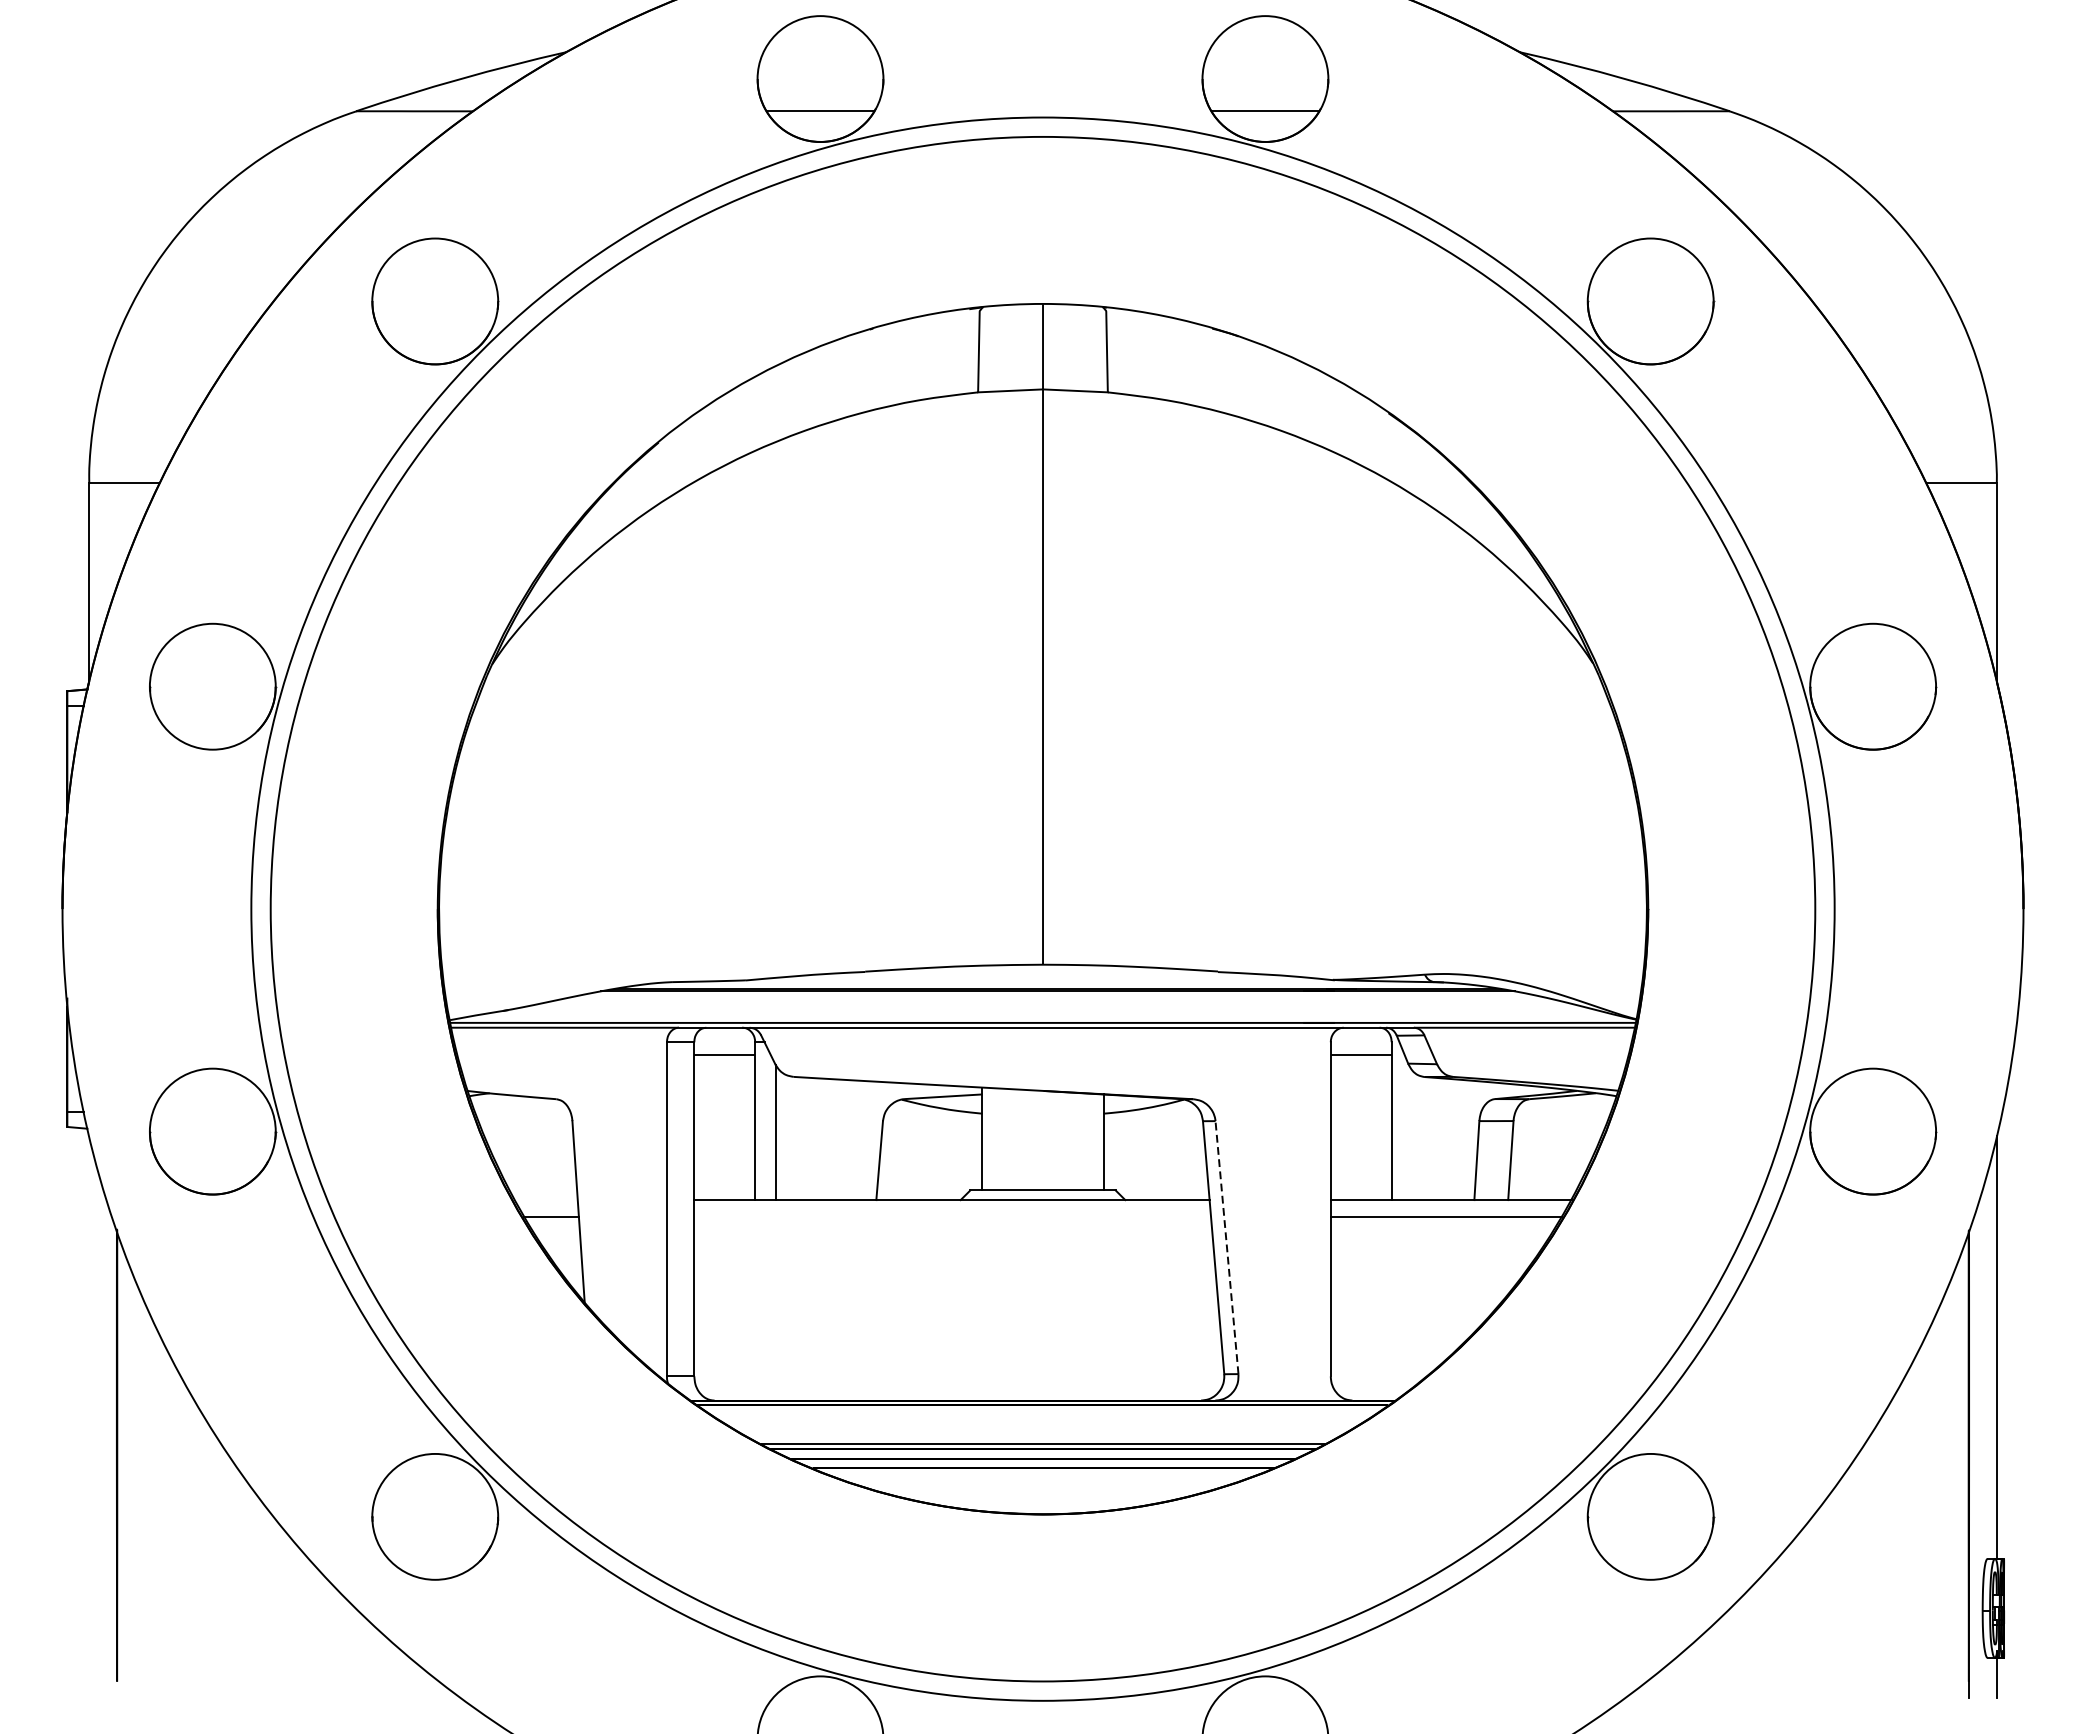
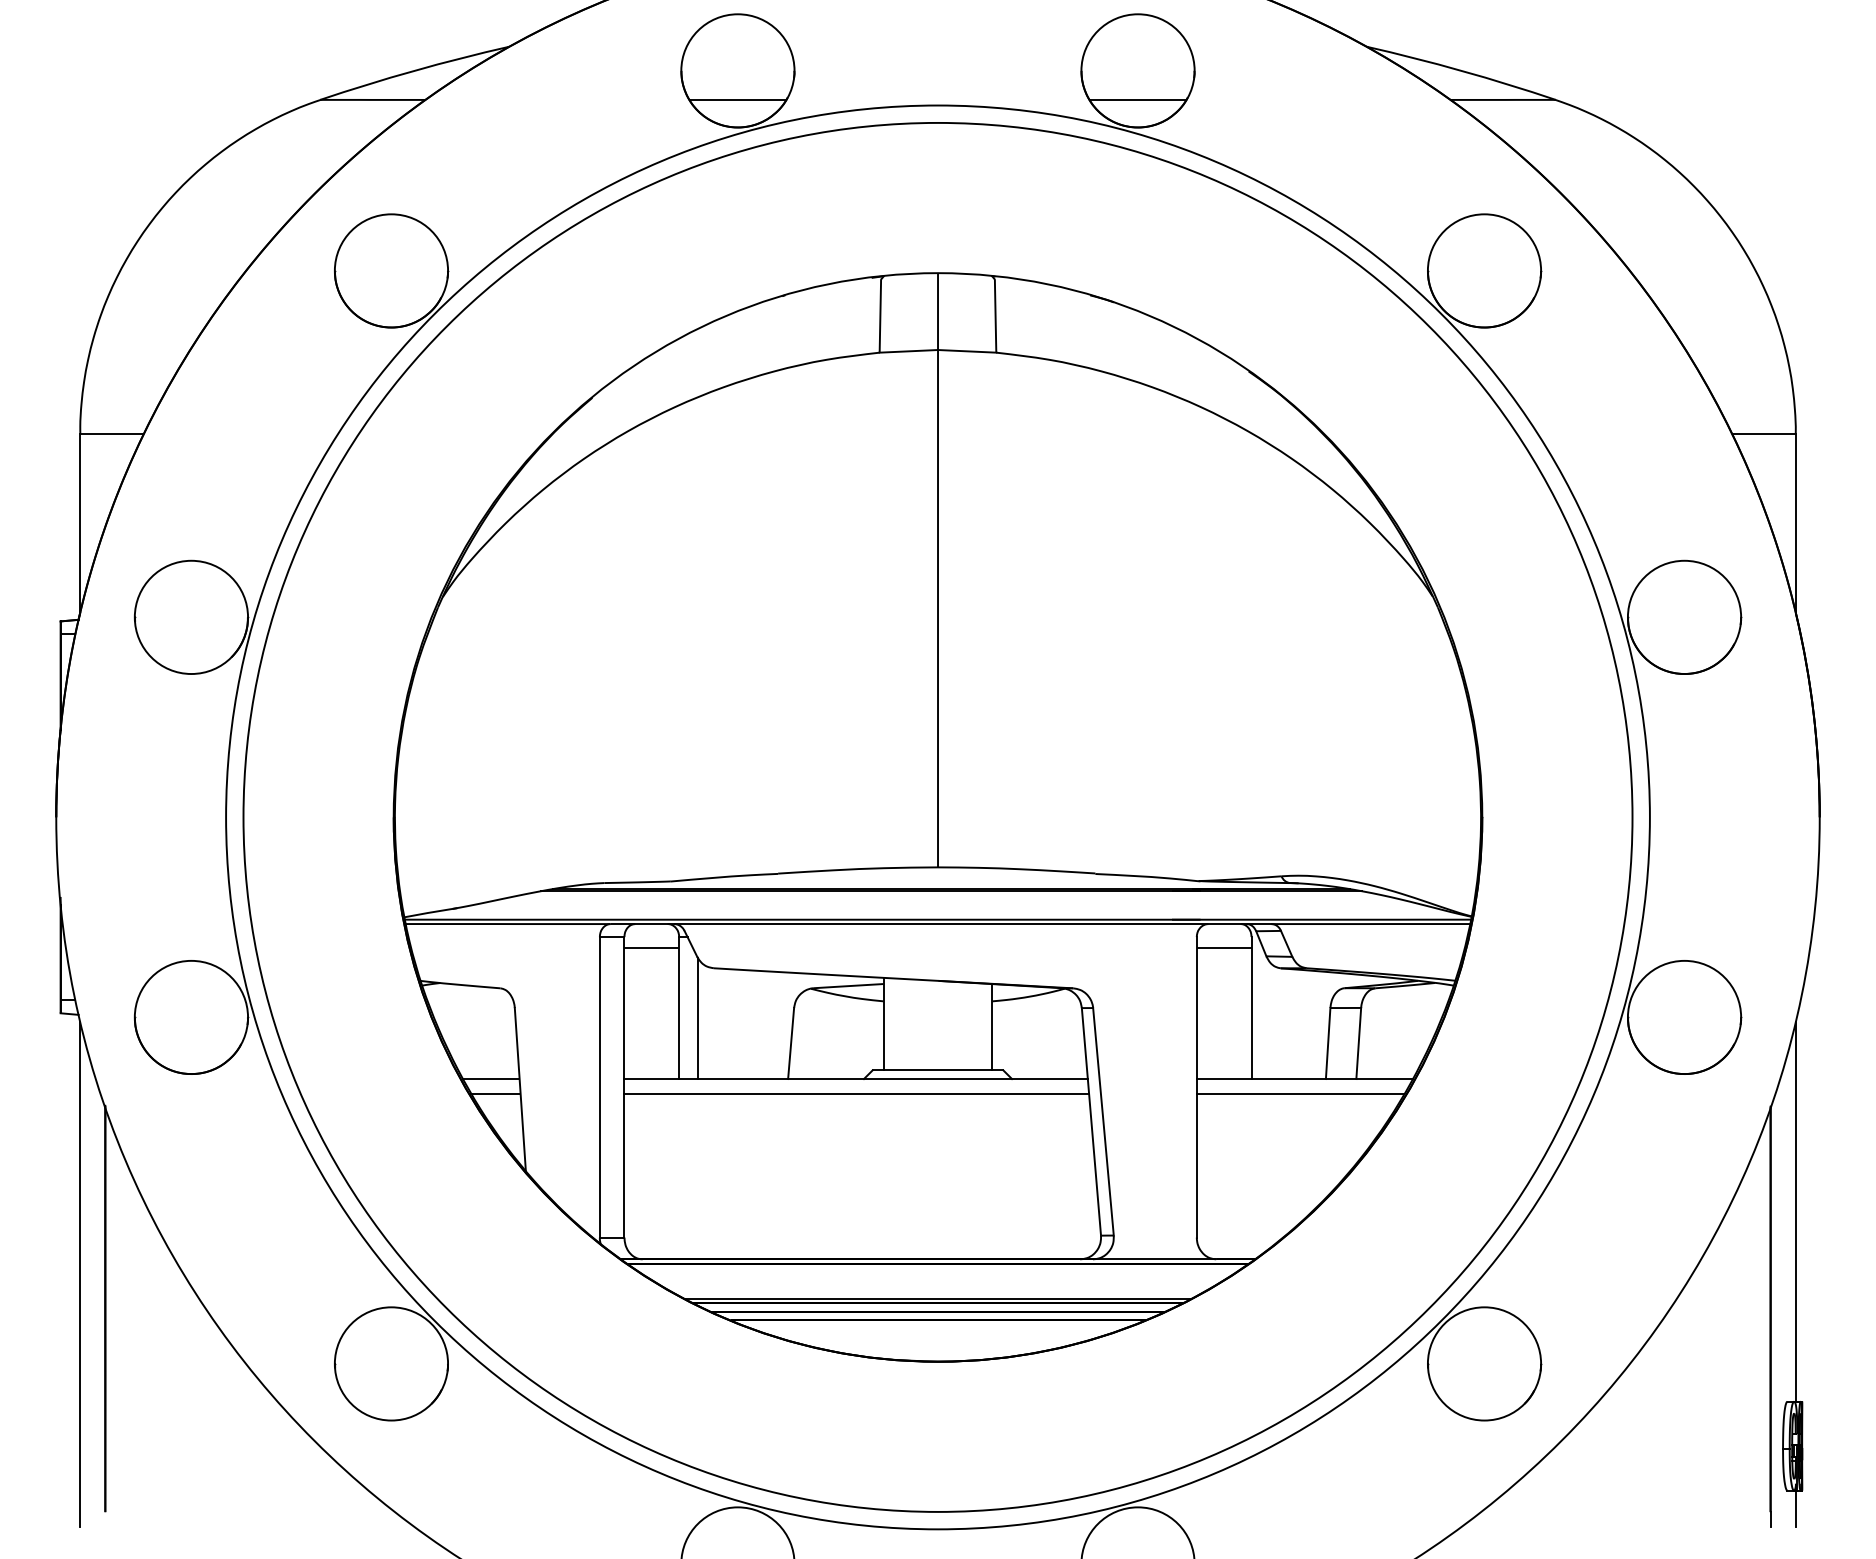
line: (545, 1200) -> (490, 1079), added
line: (952, 1217) -> (856, 1094), added
line: (1227, 1247) -> (1103, 1121), dashed -> solid
line: (89, 1416) -> (80, 1273), added

